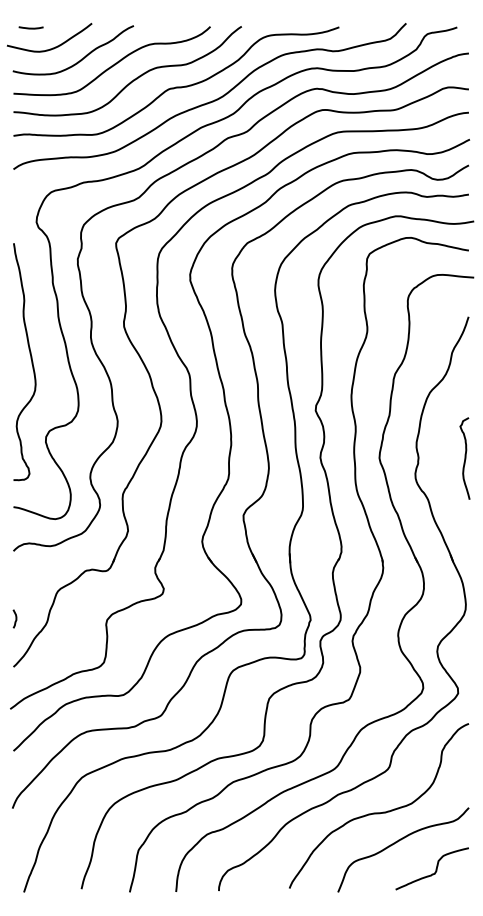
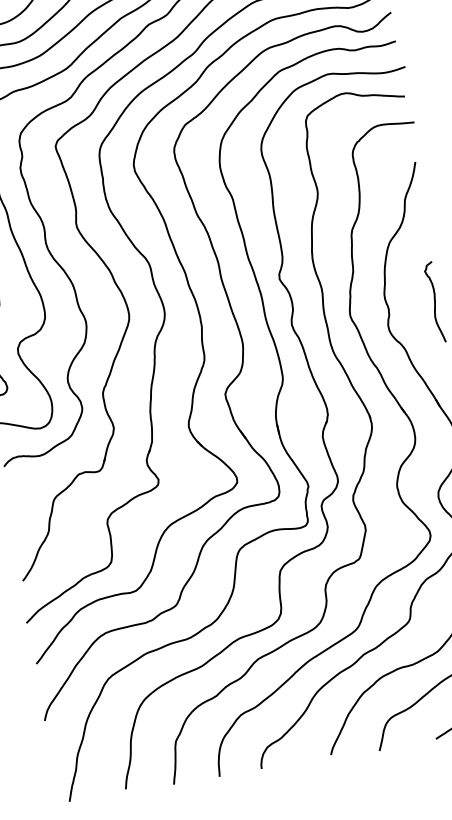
curve: (15, 618) -> (16, 532), removed

